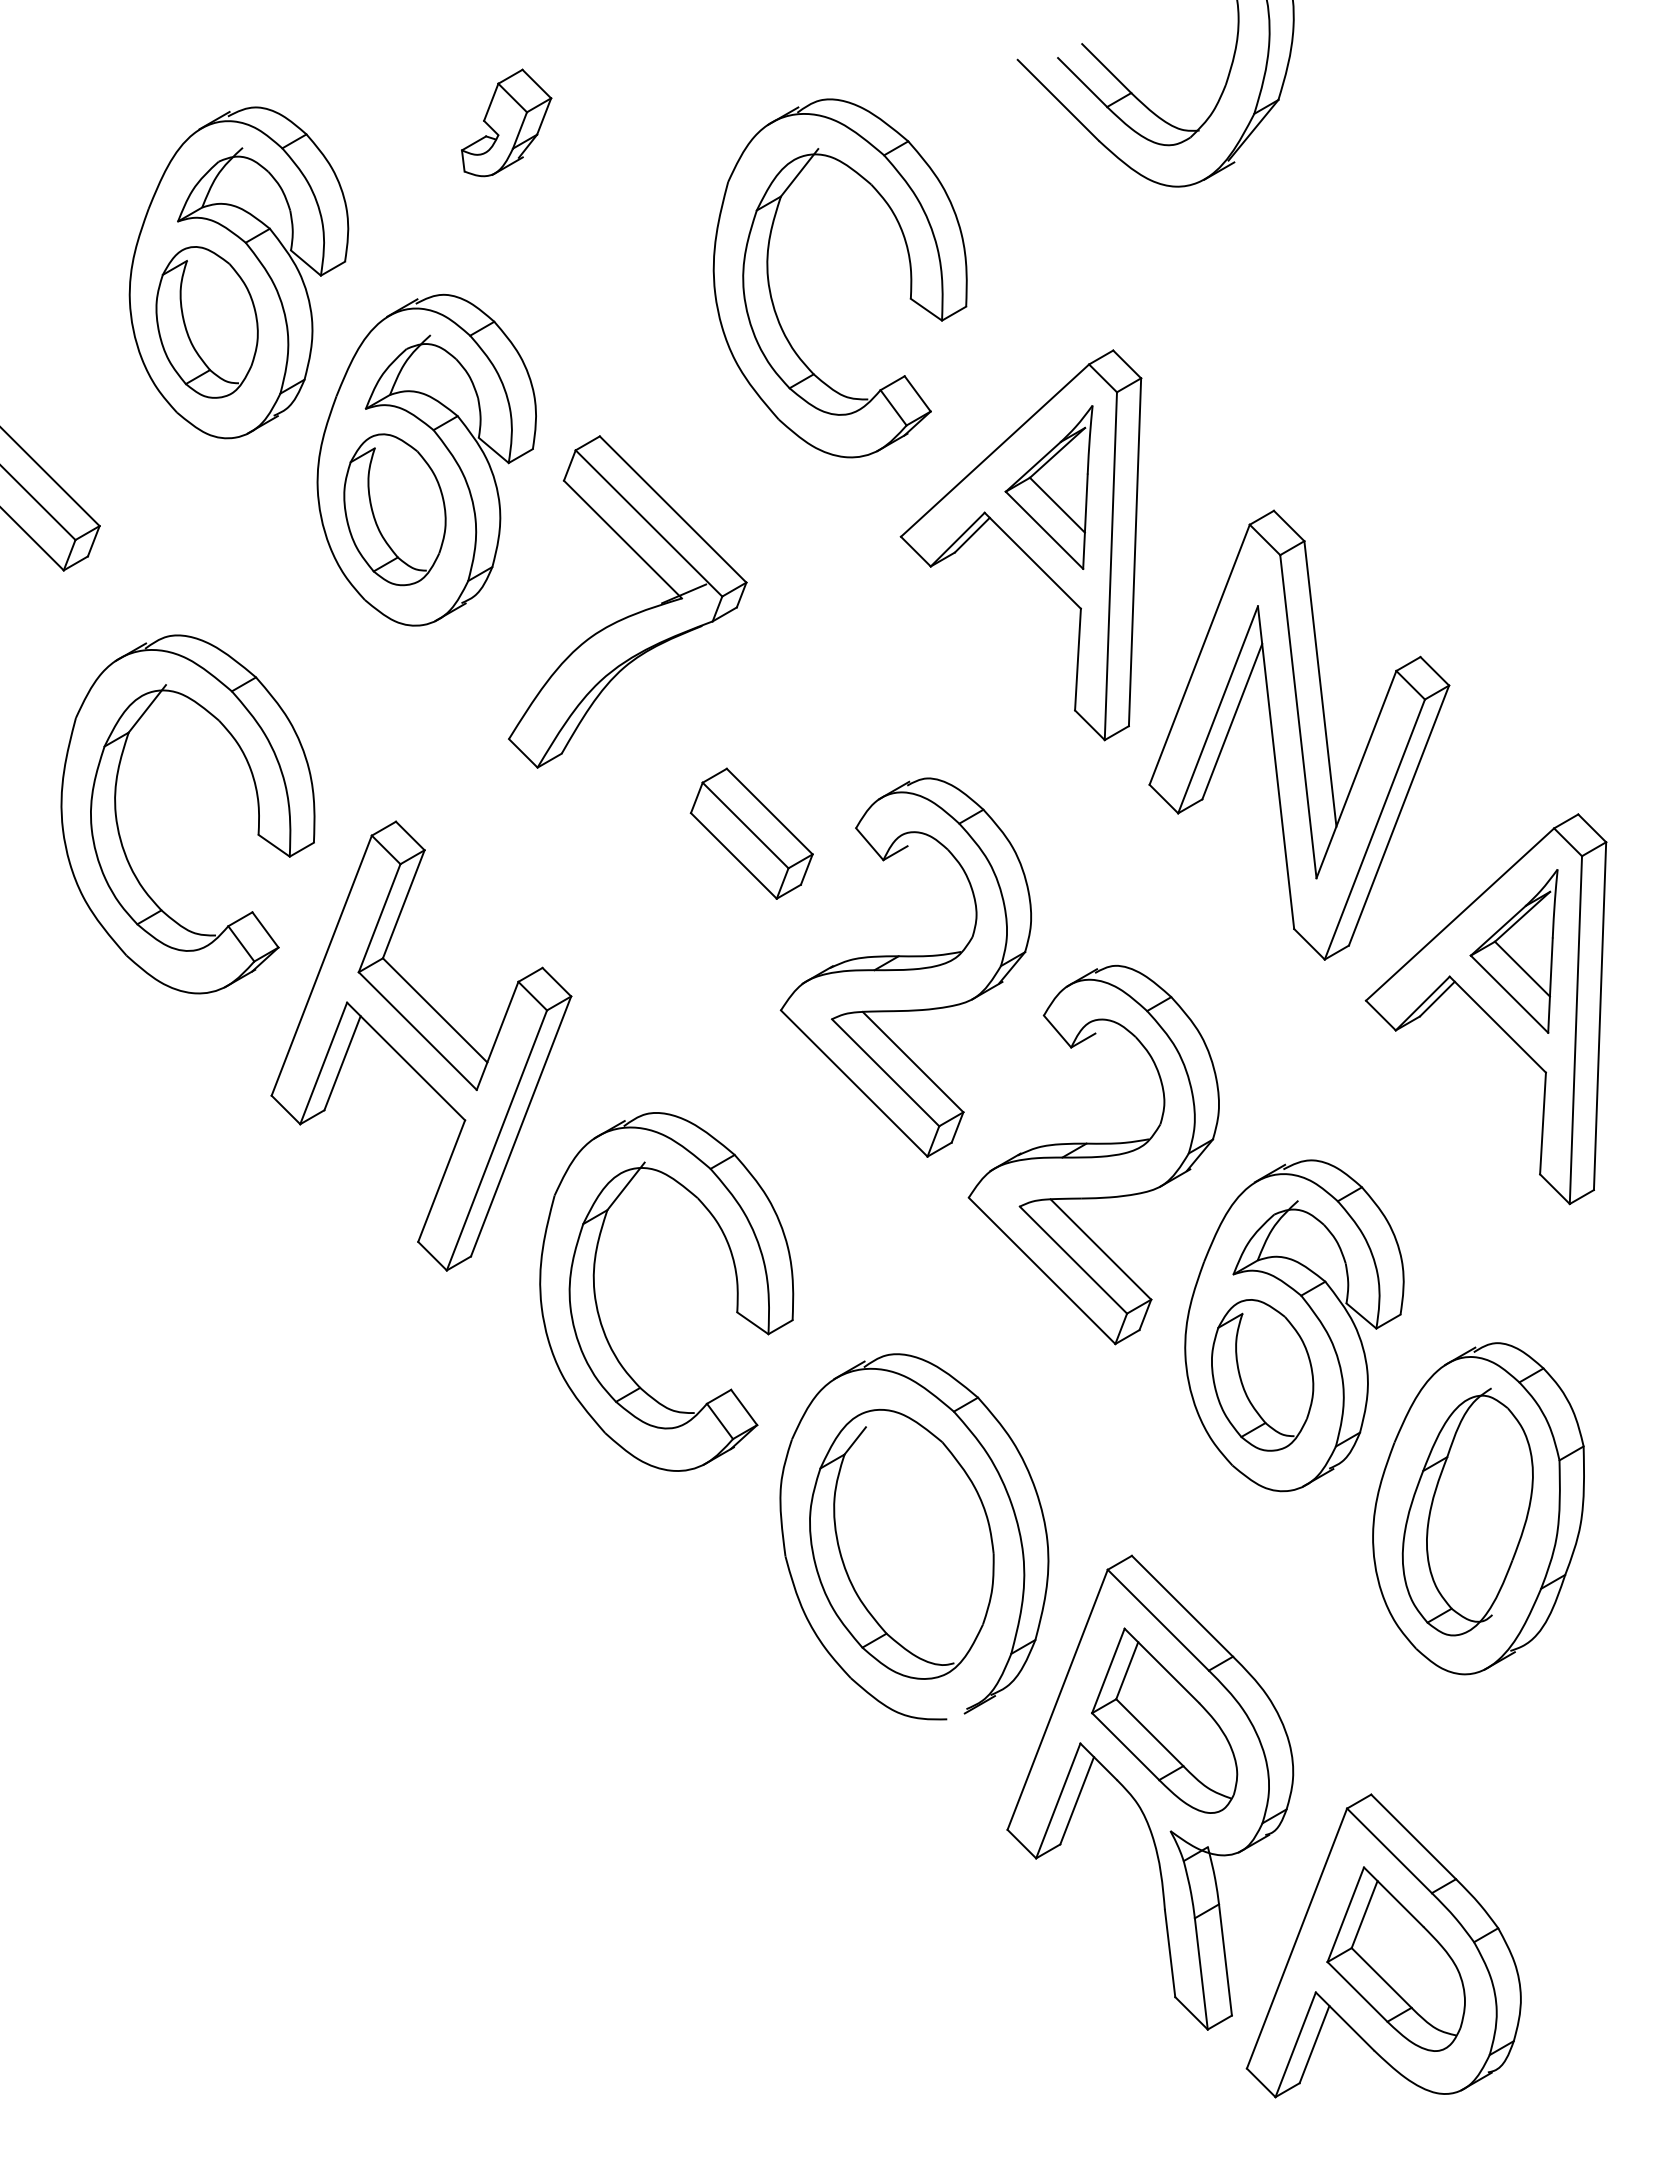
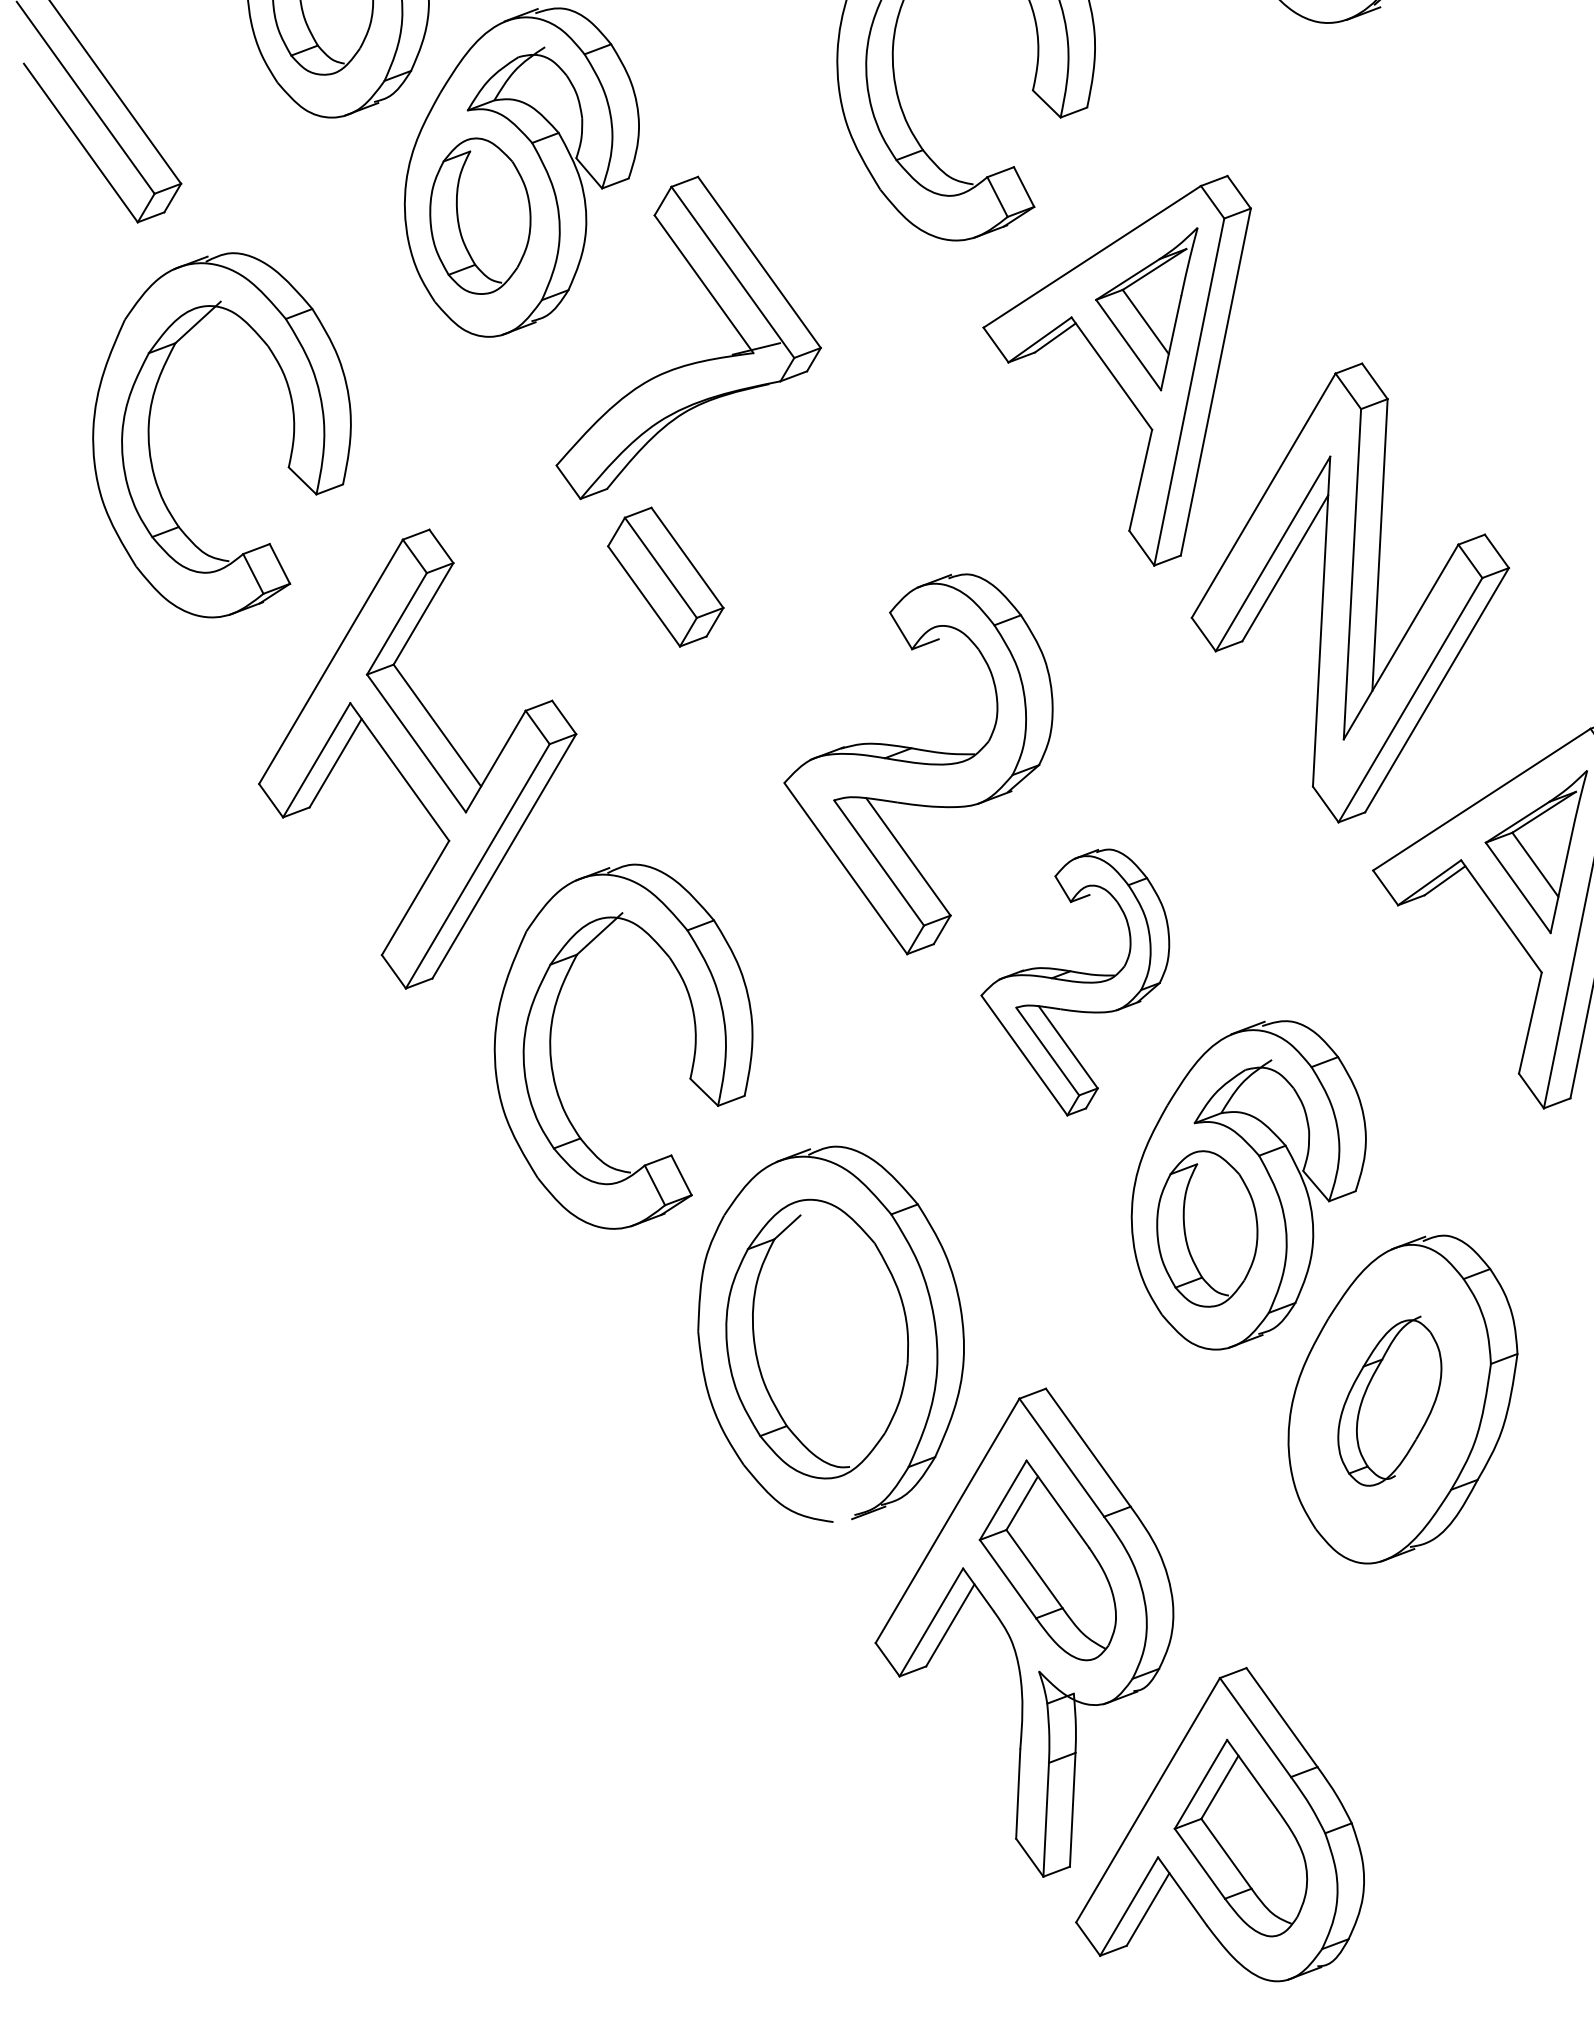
part: (119, 829) -> (150, 438), moved
part: (751, 833) -> (665, 576), moved
part: (1093, 1154) -> (1074, 979), size x0.7
part: (1467, 1511) -> (1390, 1399), size x0.7

